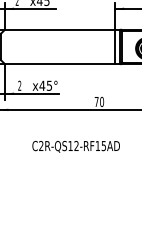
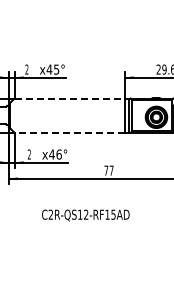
line: (60, 29) -> (70, 98), solid -> dashed
line: (59, 63) -> (69, 132), solid -> dashed
text: (48, 85) -> (58, 154), x45° -> x46°
text: (101, 101) -> (111, 170), 70 -> 77

